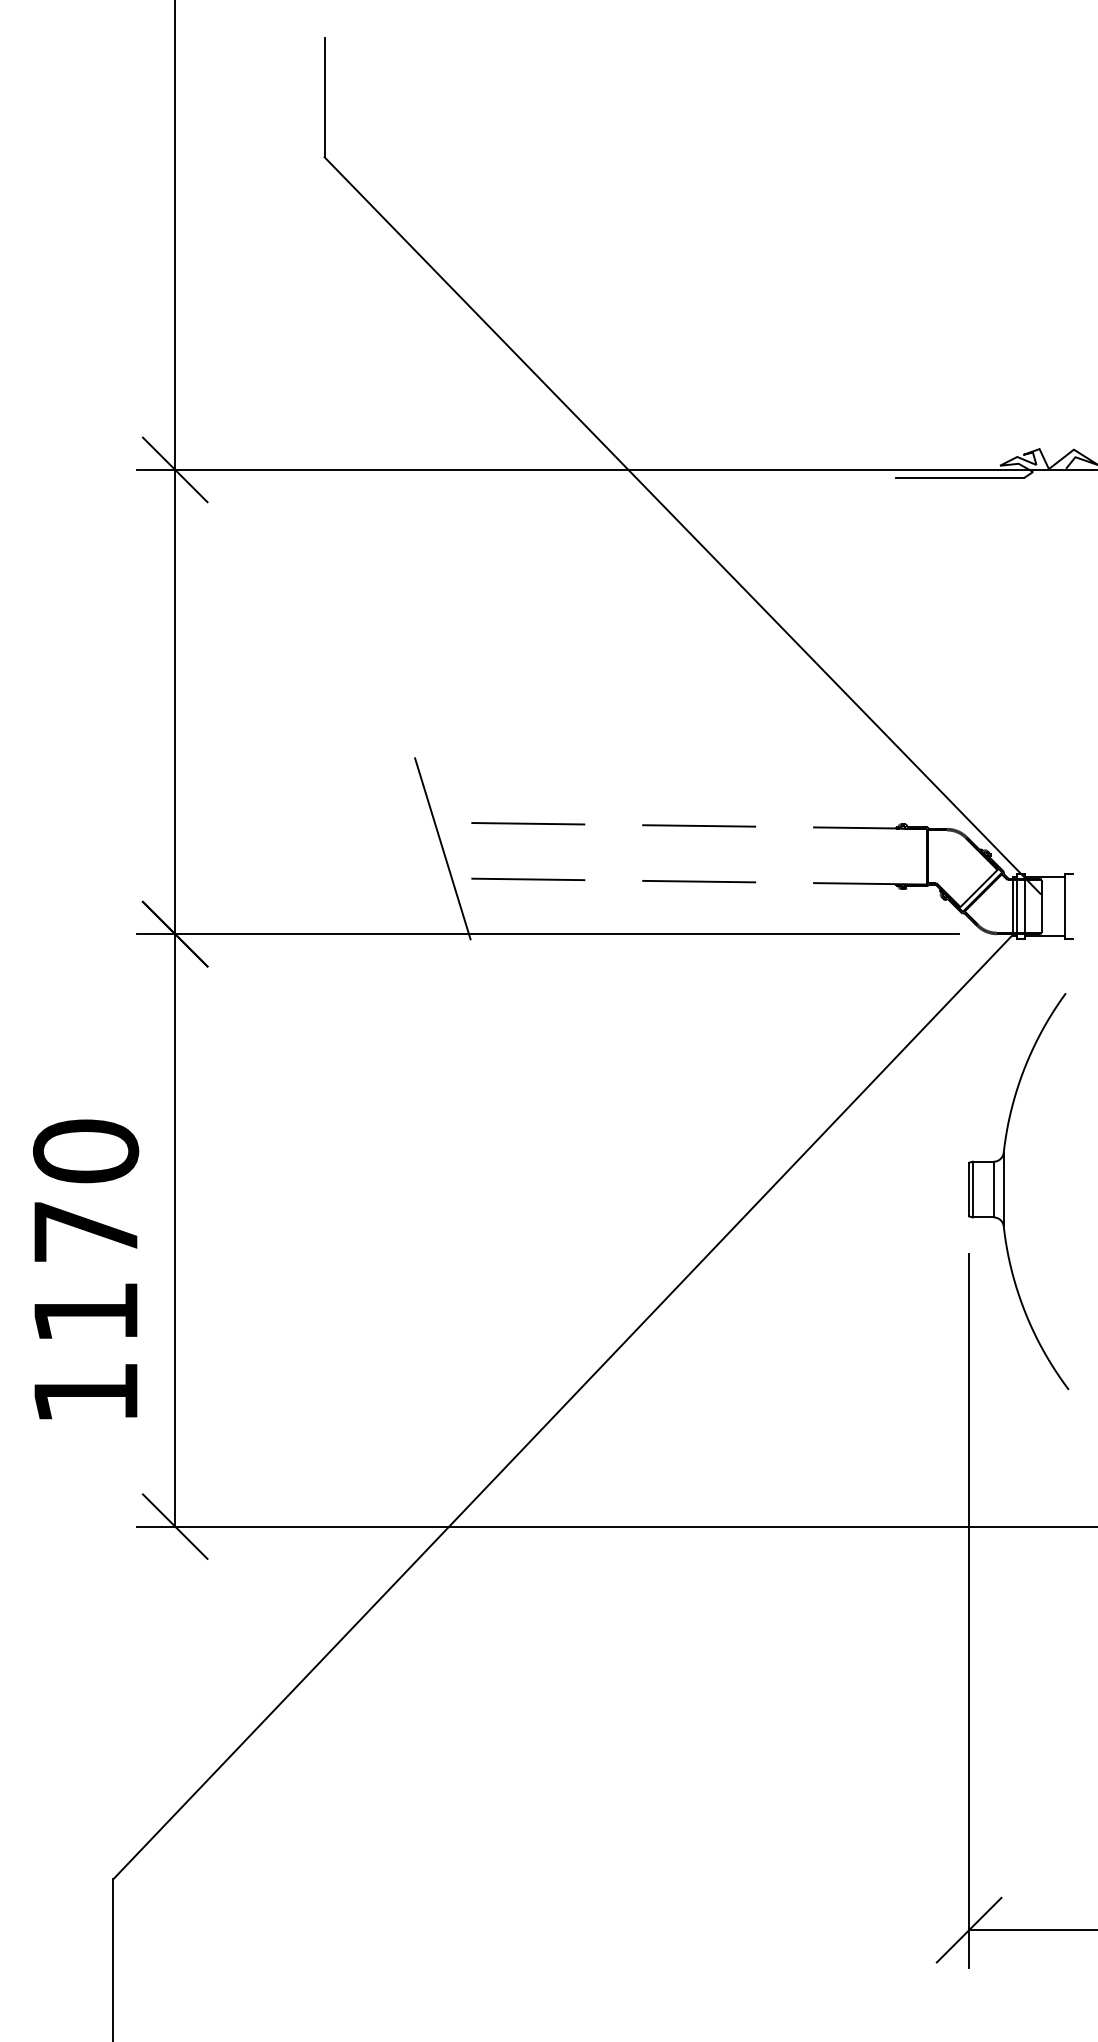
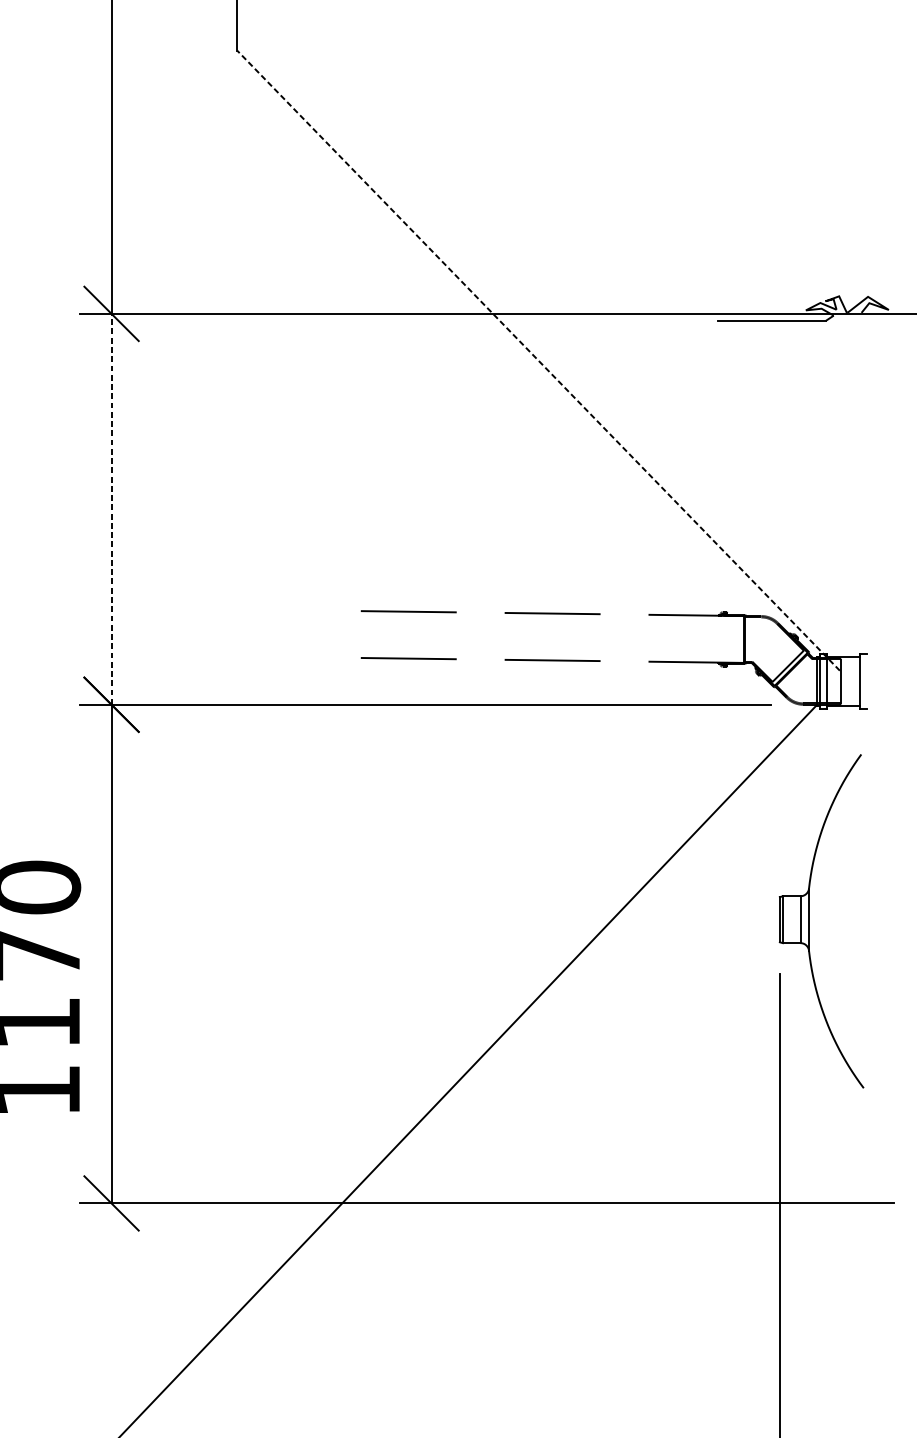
line: (682, 525) -> (538, 360), solid -> dashed
line: (175, 701) -> (111, 508), solid -> dashed
line: (442, 848) -> (336, 632), removed

